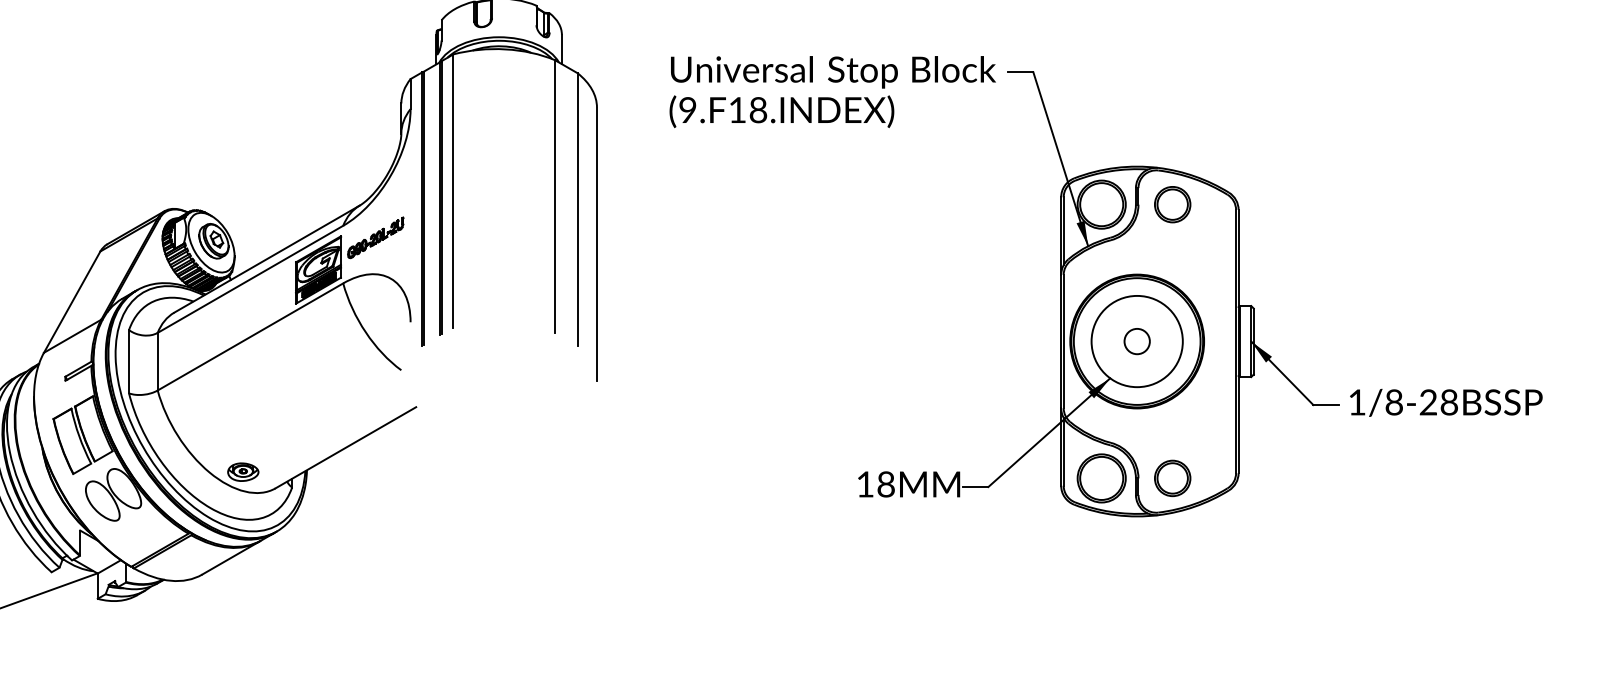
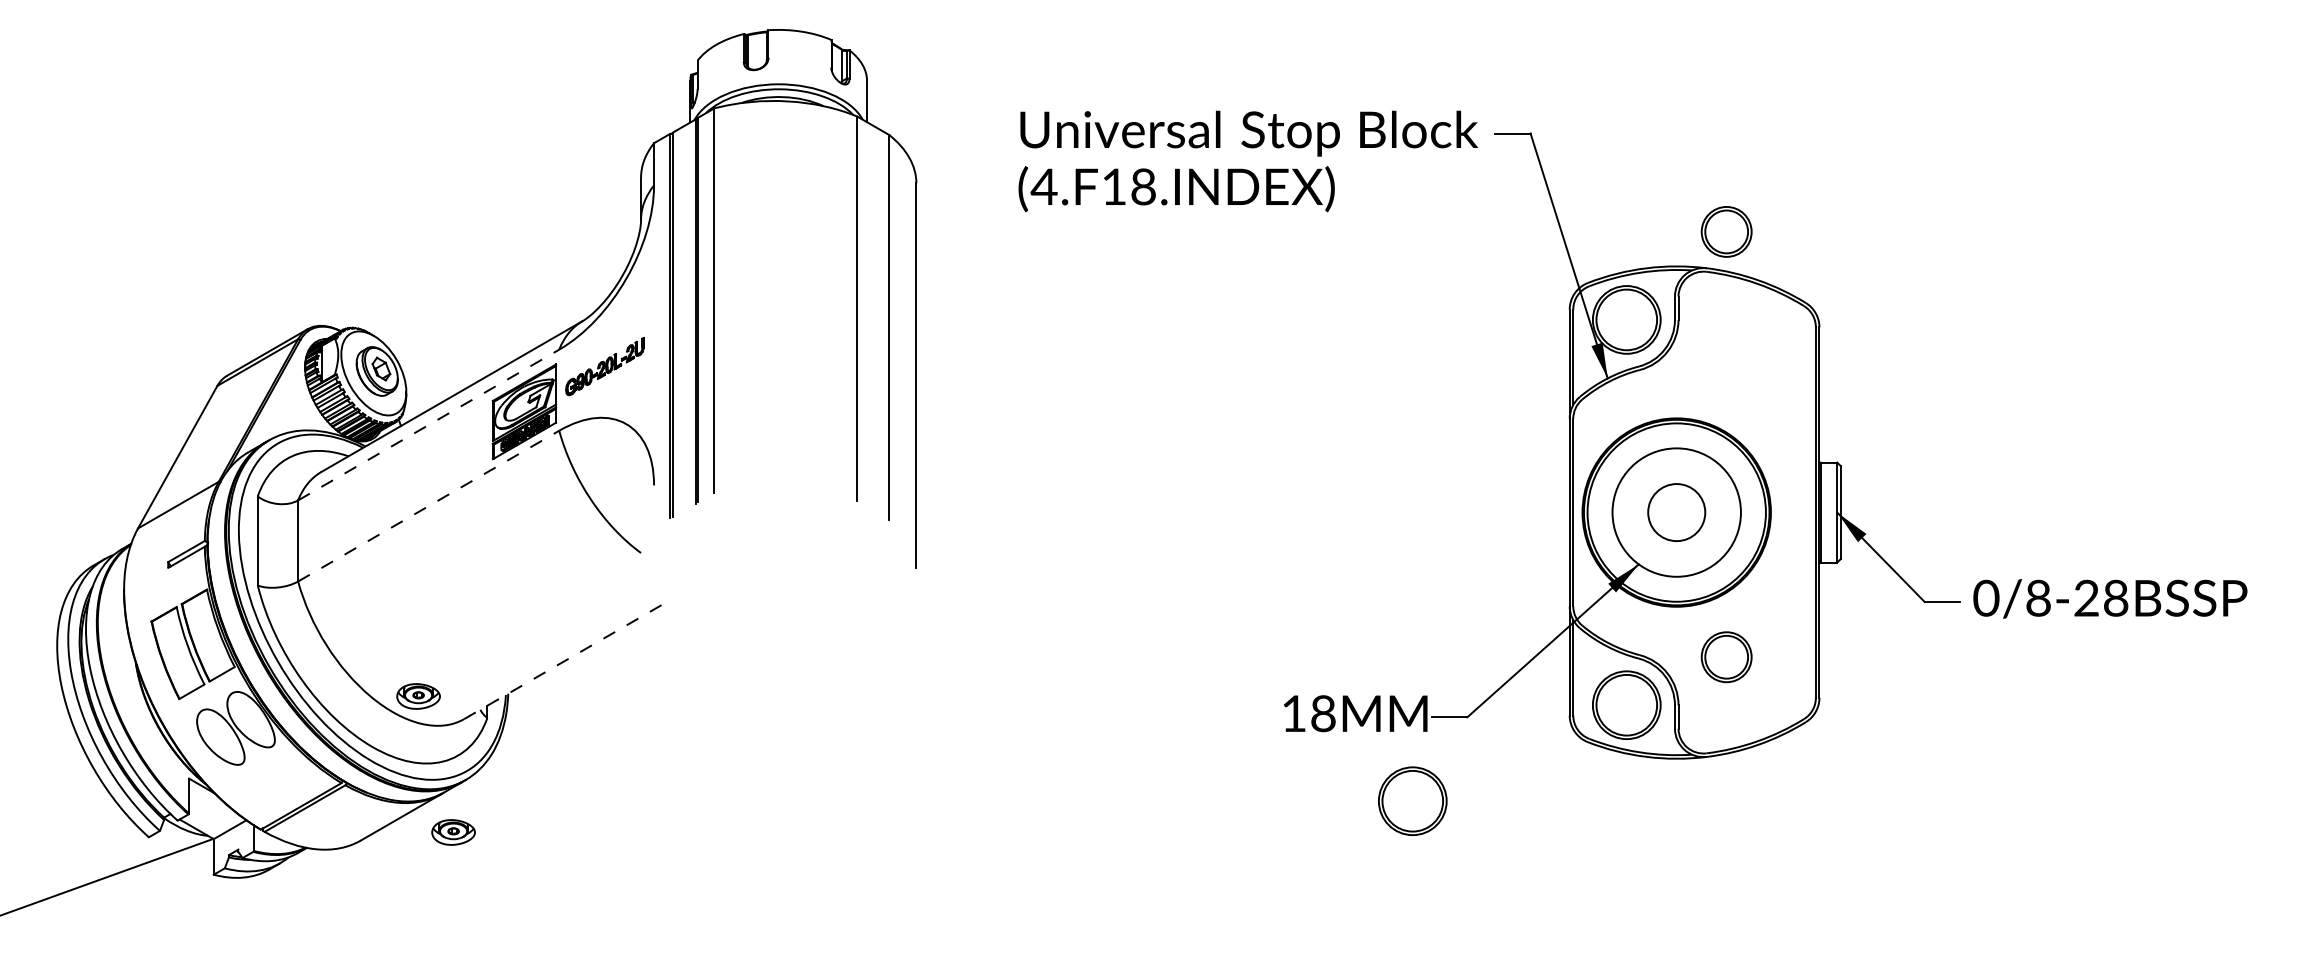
text: (687, 109) -> (1043, 186), (9.F18.INDEX) -> (4.F18.INDEX)
part: (1172, 204) -> (1726, 231), moved
line: (250, 279) -> (428, 425), solid -> dashed
line: (250, 337) -> (428, 506), solid -> dashed
circle: (1137, 341) -> (1676, 512), size x1.6
text: (1357, 401) -> (1986, 597), 1/8-28 -> 0/8-28
line: (346, 447) -> (563, 661), solid -> dashed
part: (1172, 478) -> (1726, 657), moved
part: (949, 546) -> (1412, 800), added
part: (268, 568) -> (453, 832), added

